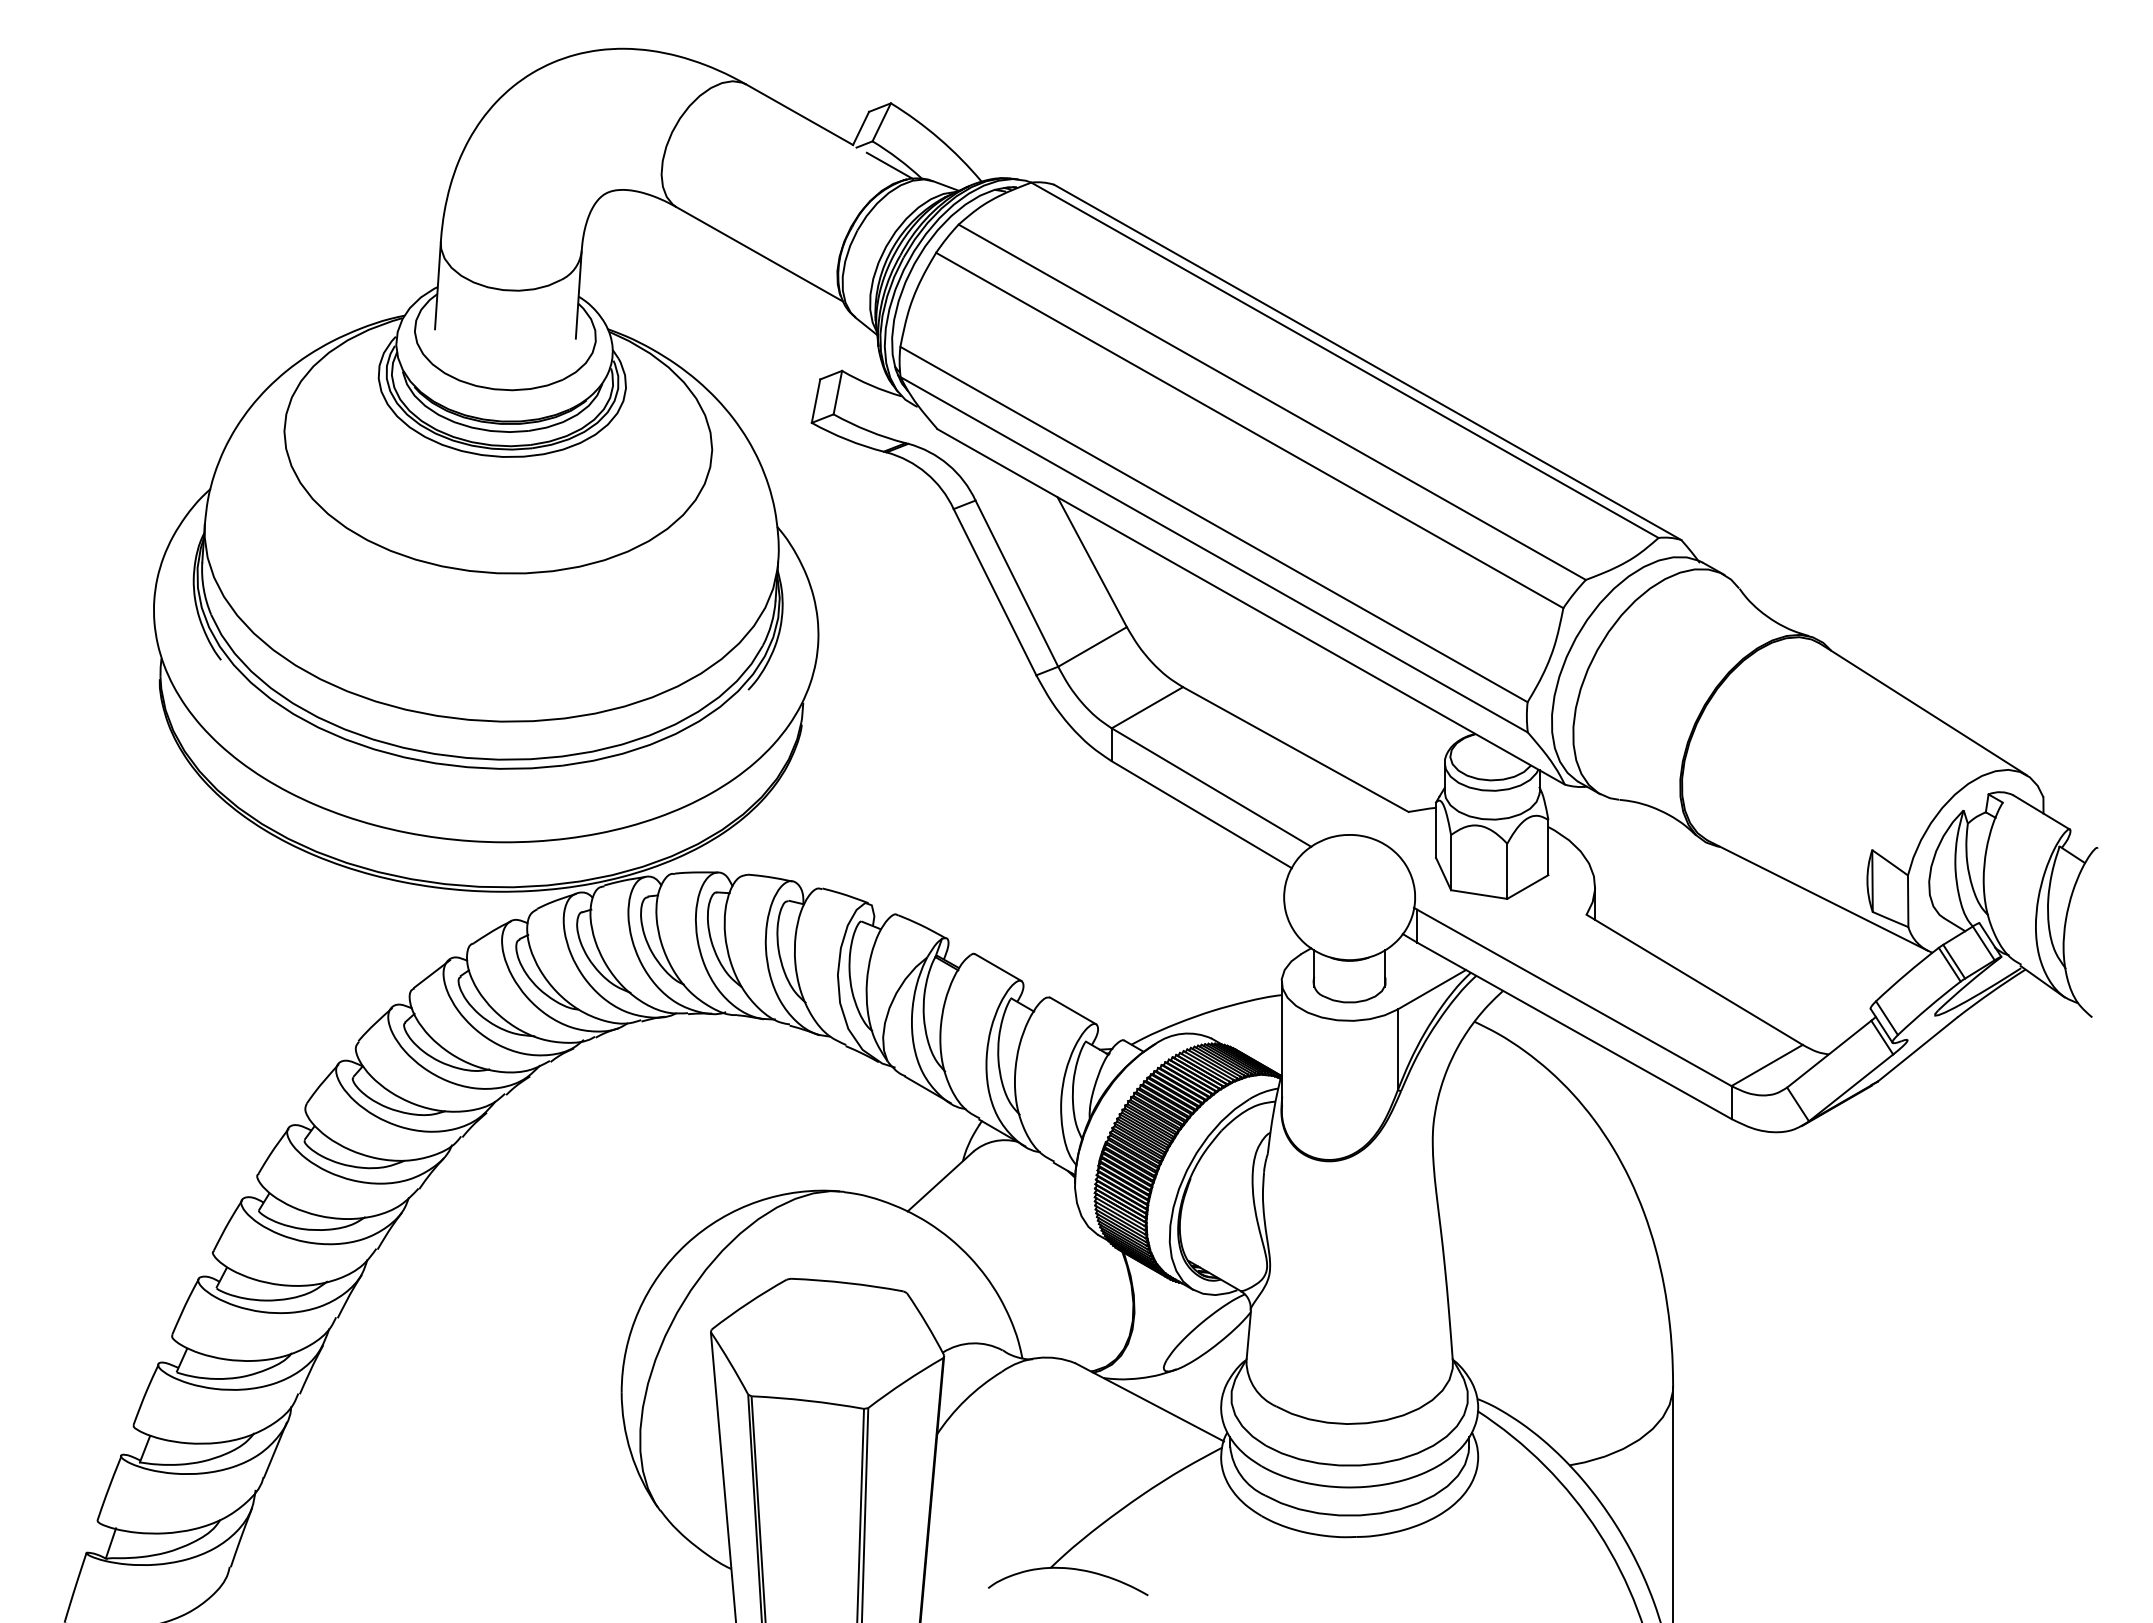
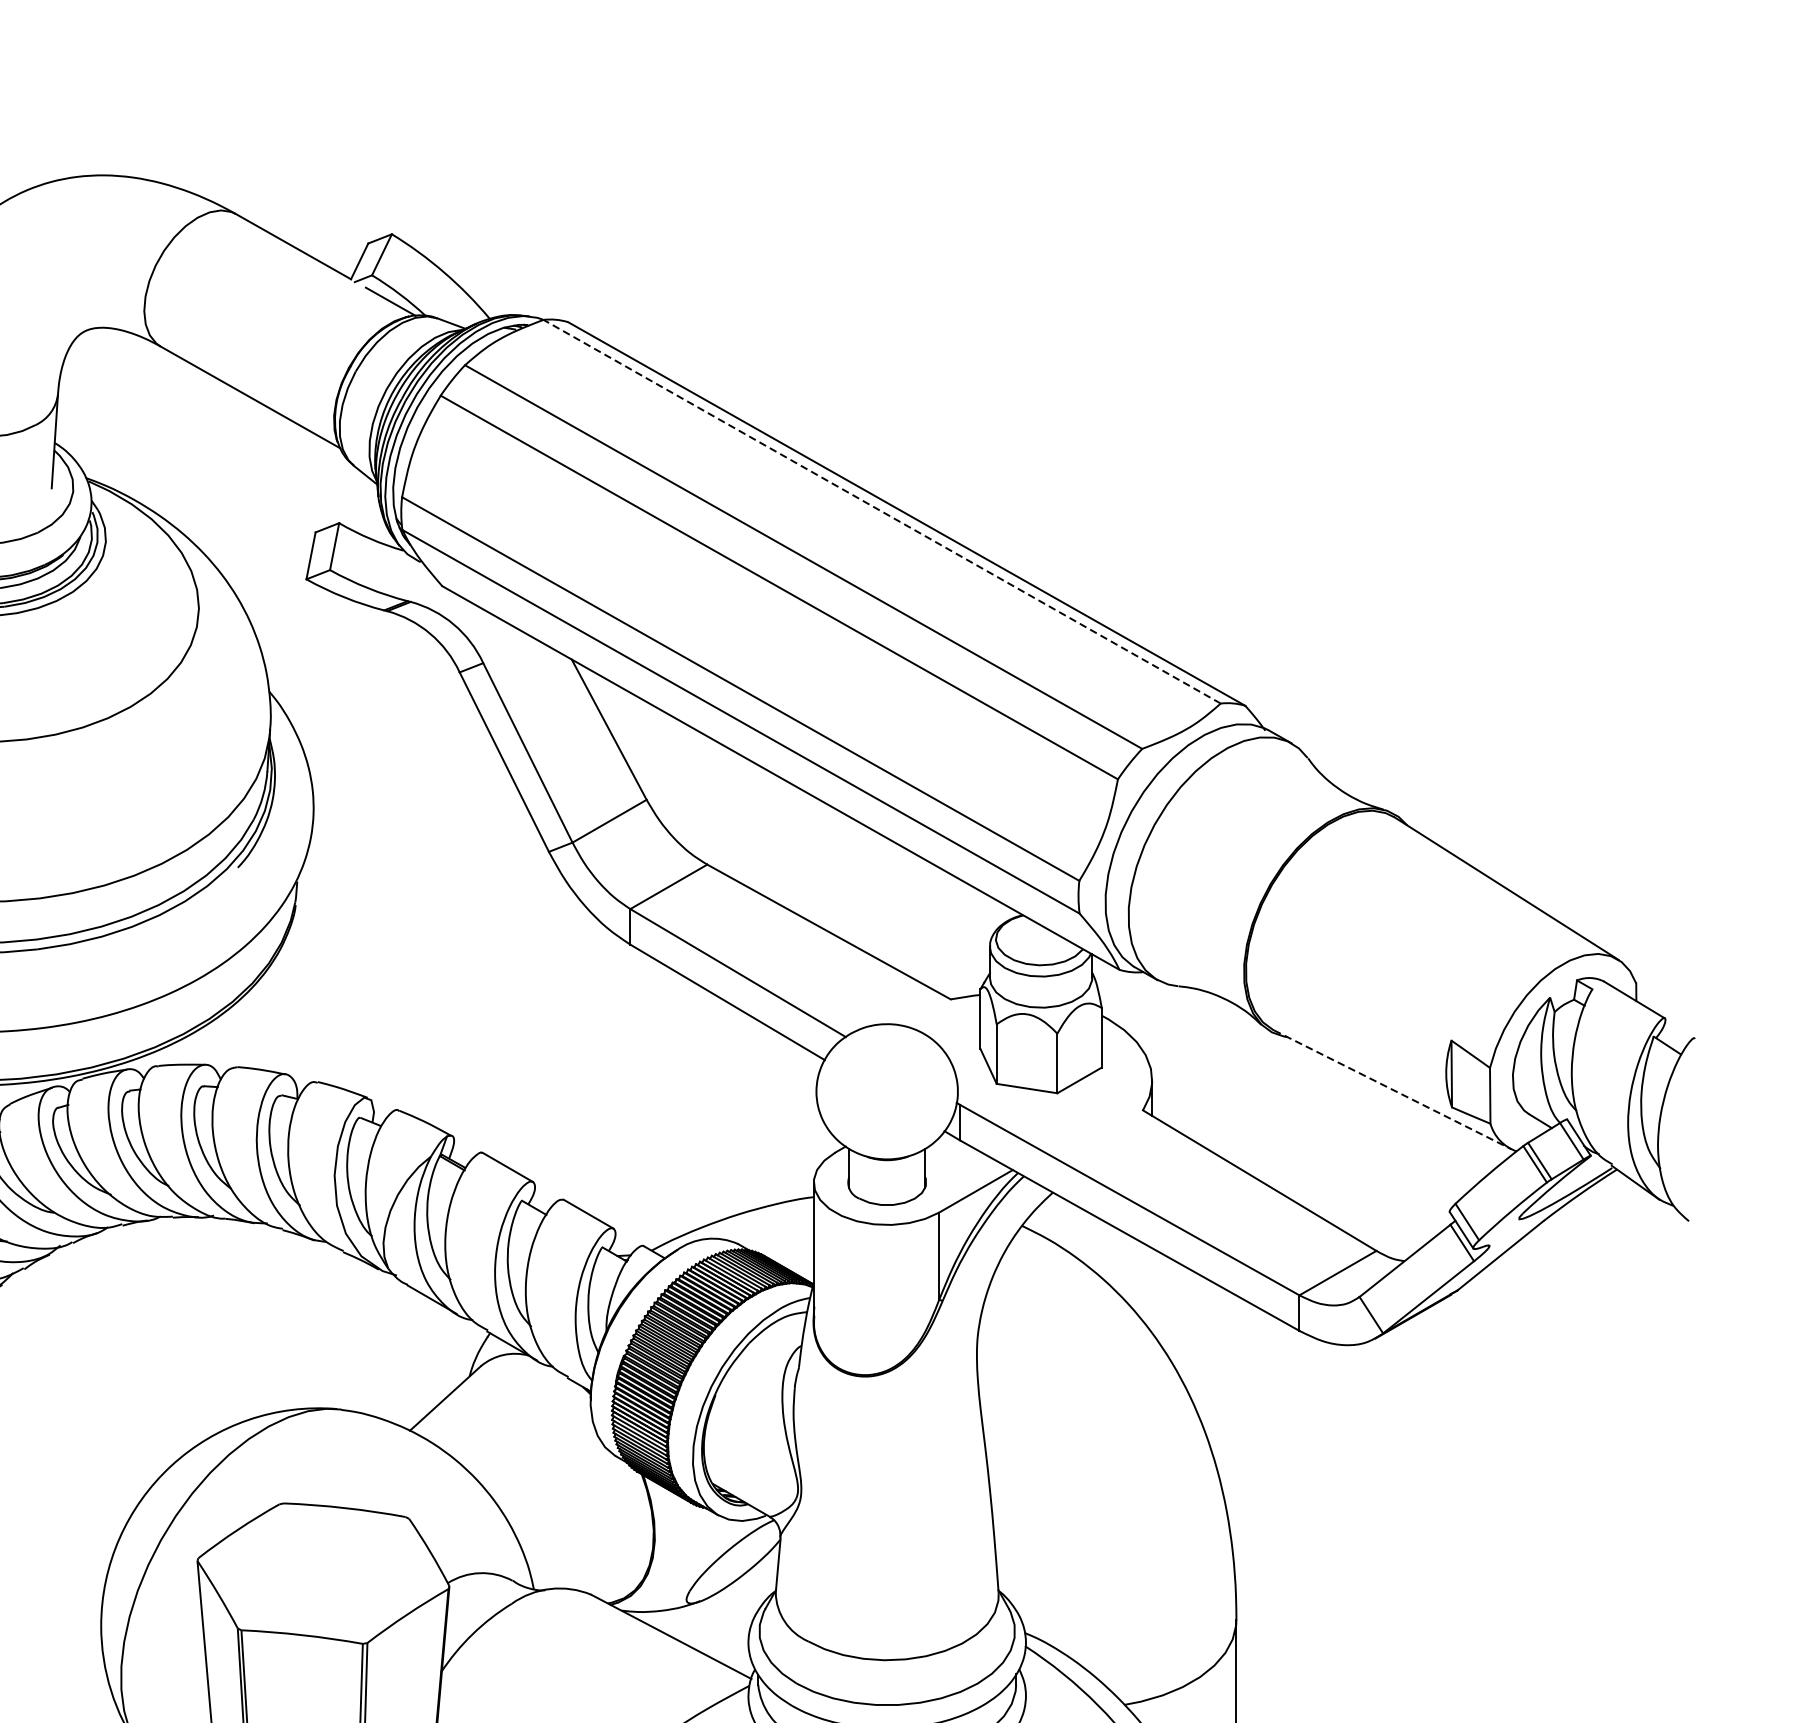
line: (1344, 360) -> (881, 511), solid -> dashed
line: (1817, 895) -> (1392, 1089), solid -> dashed

